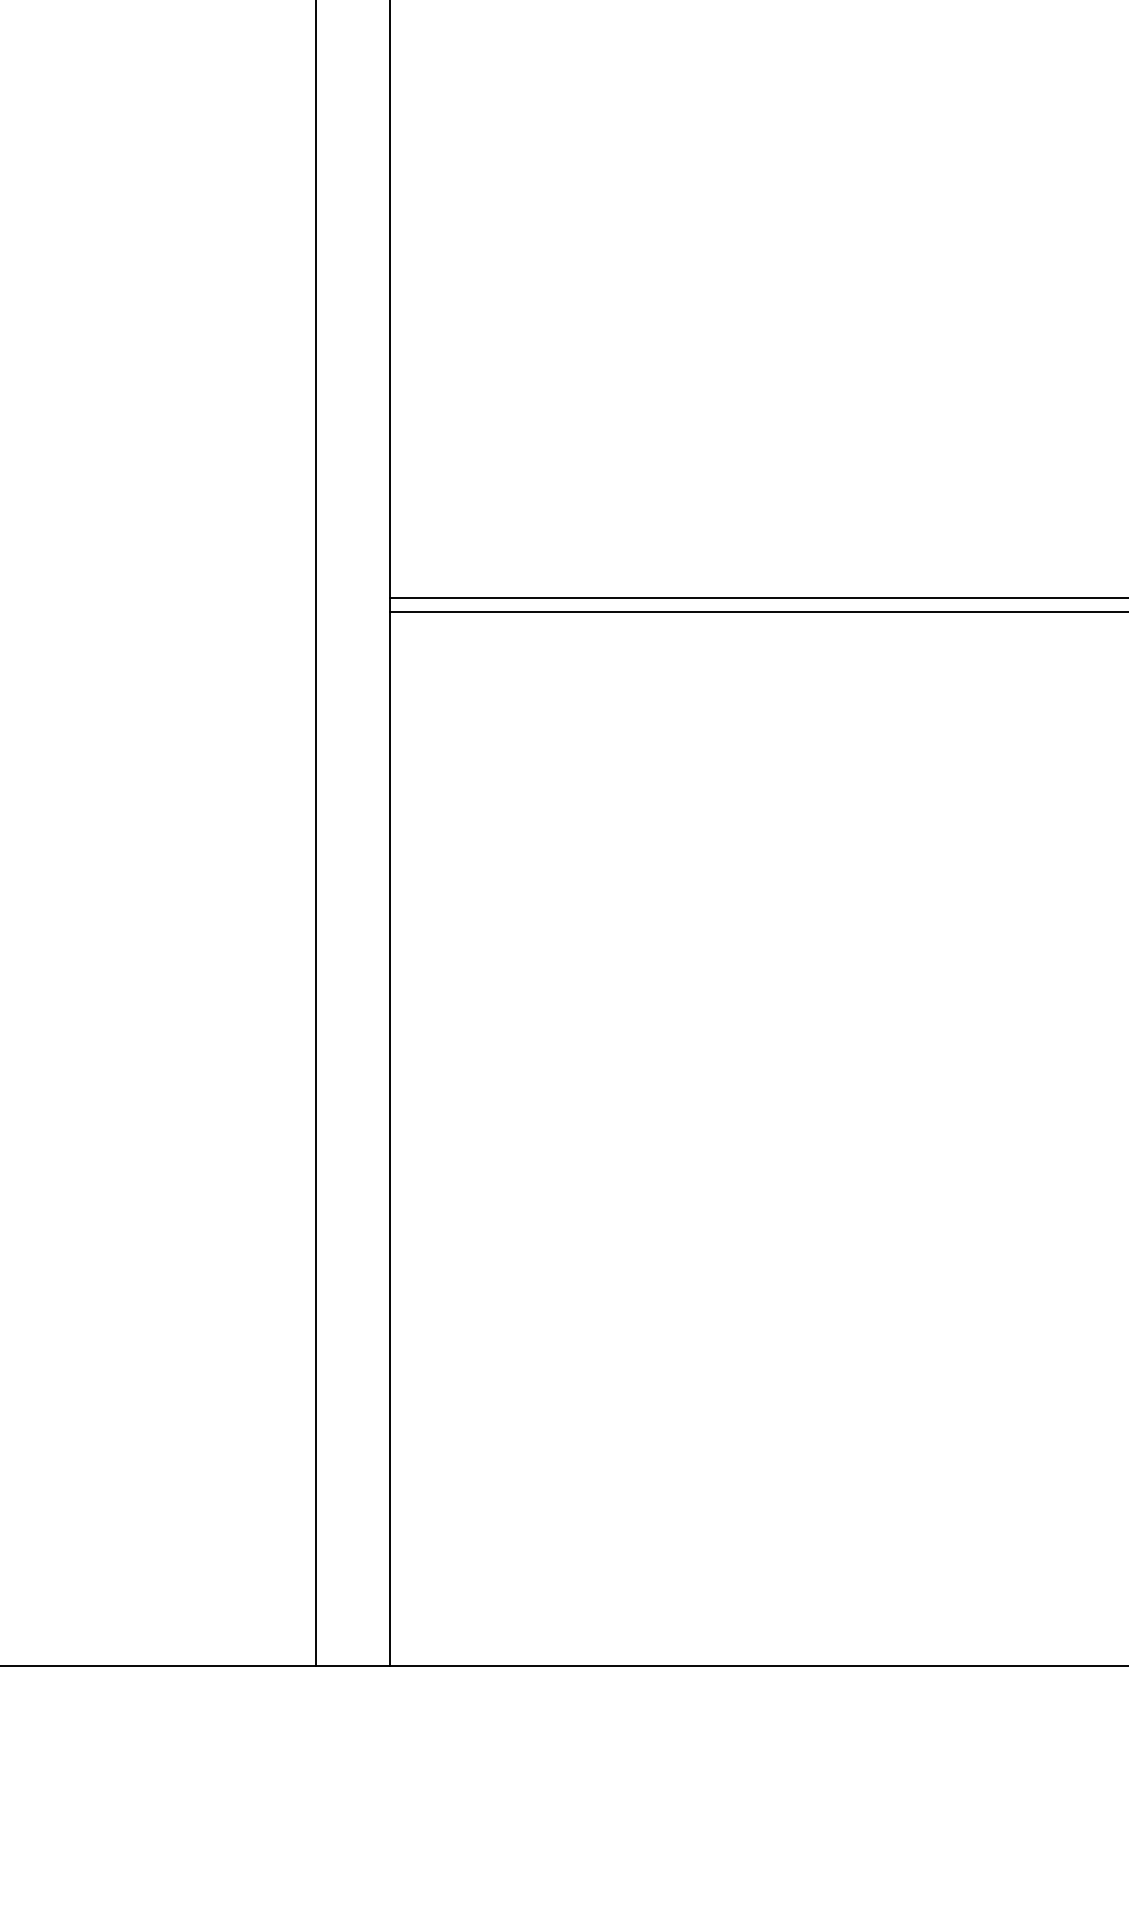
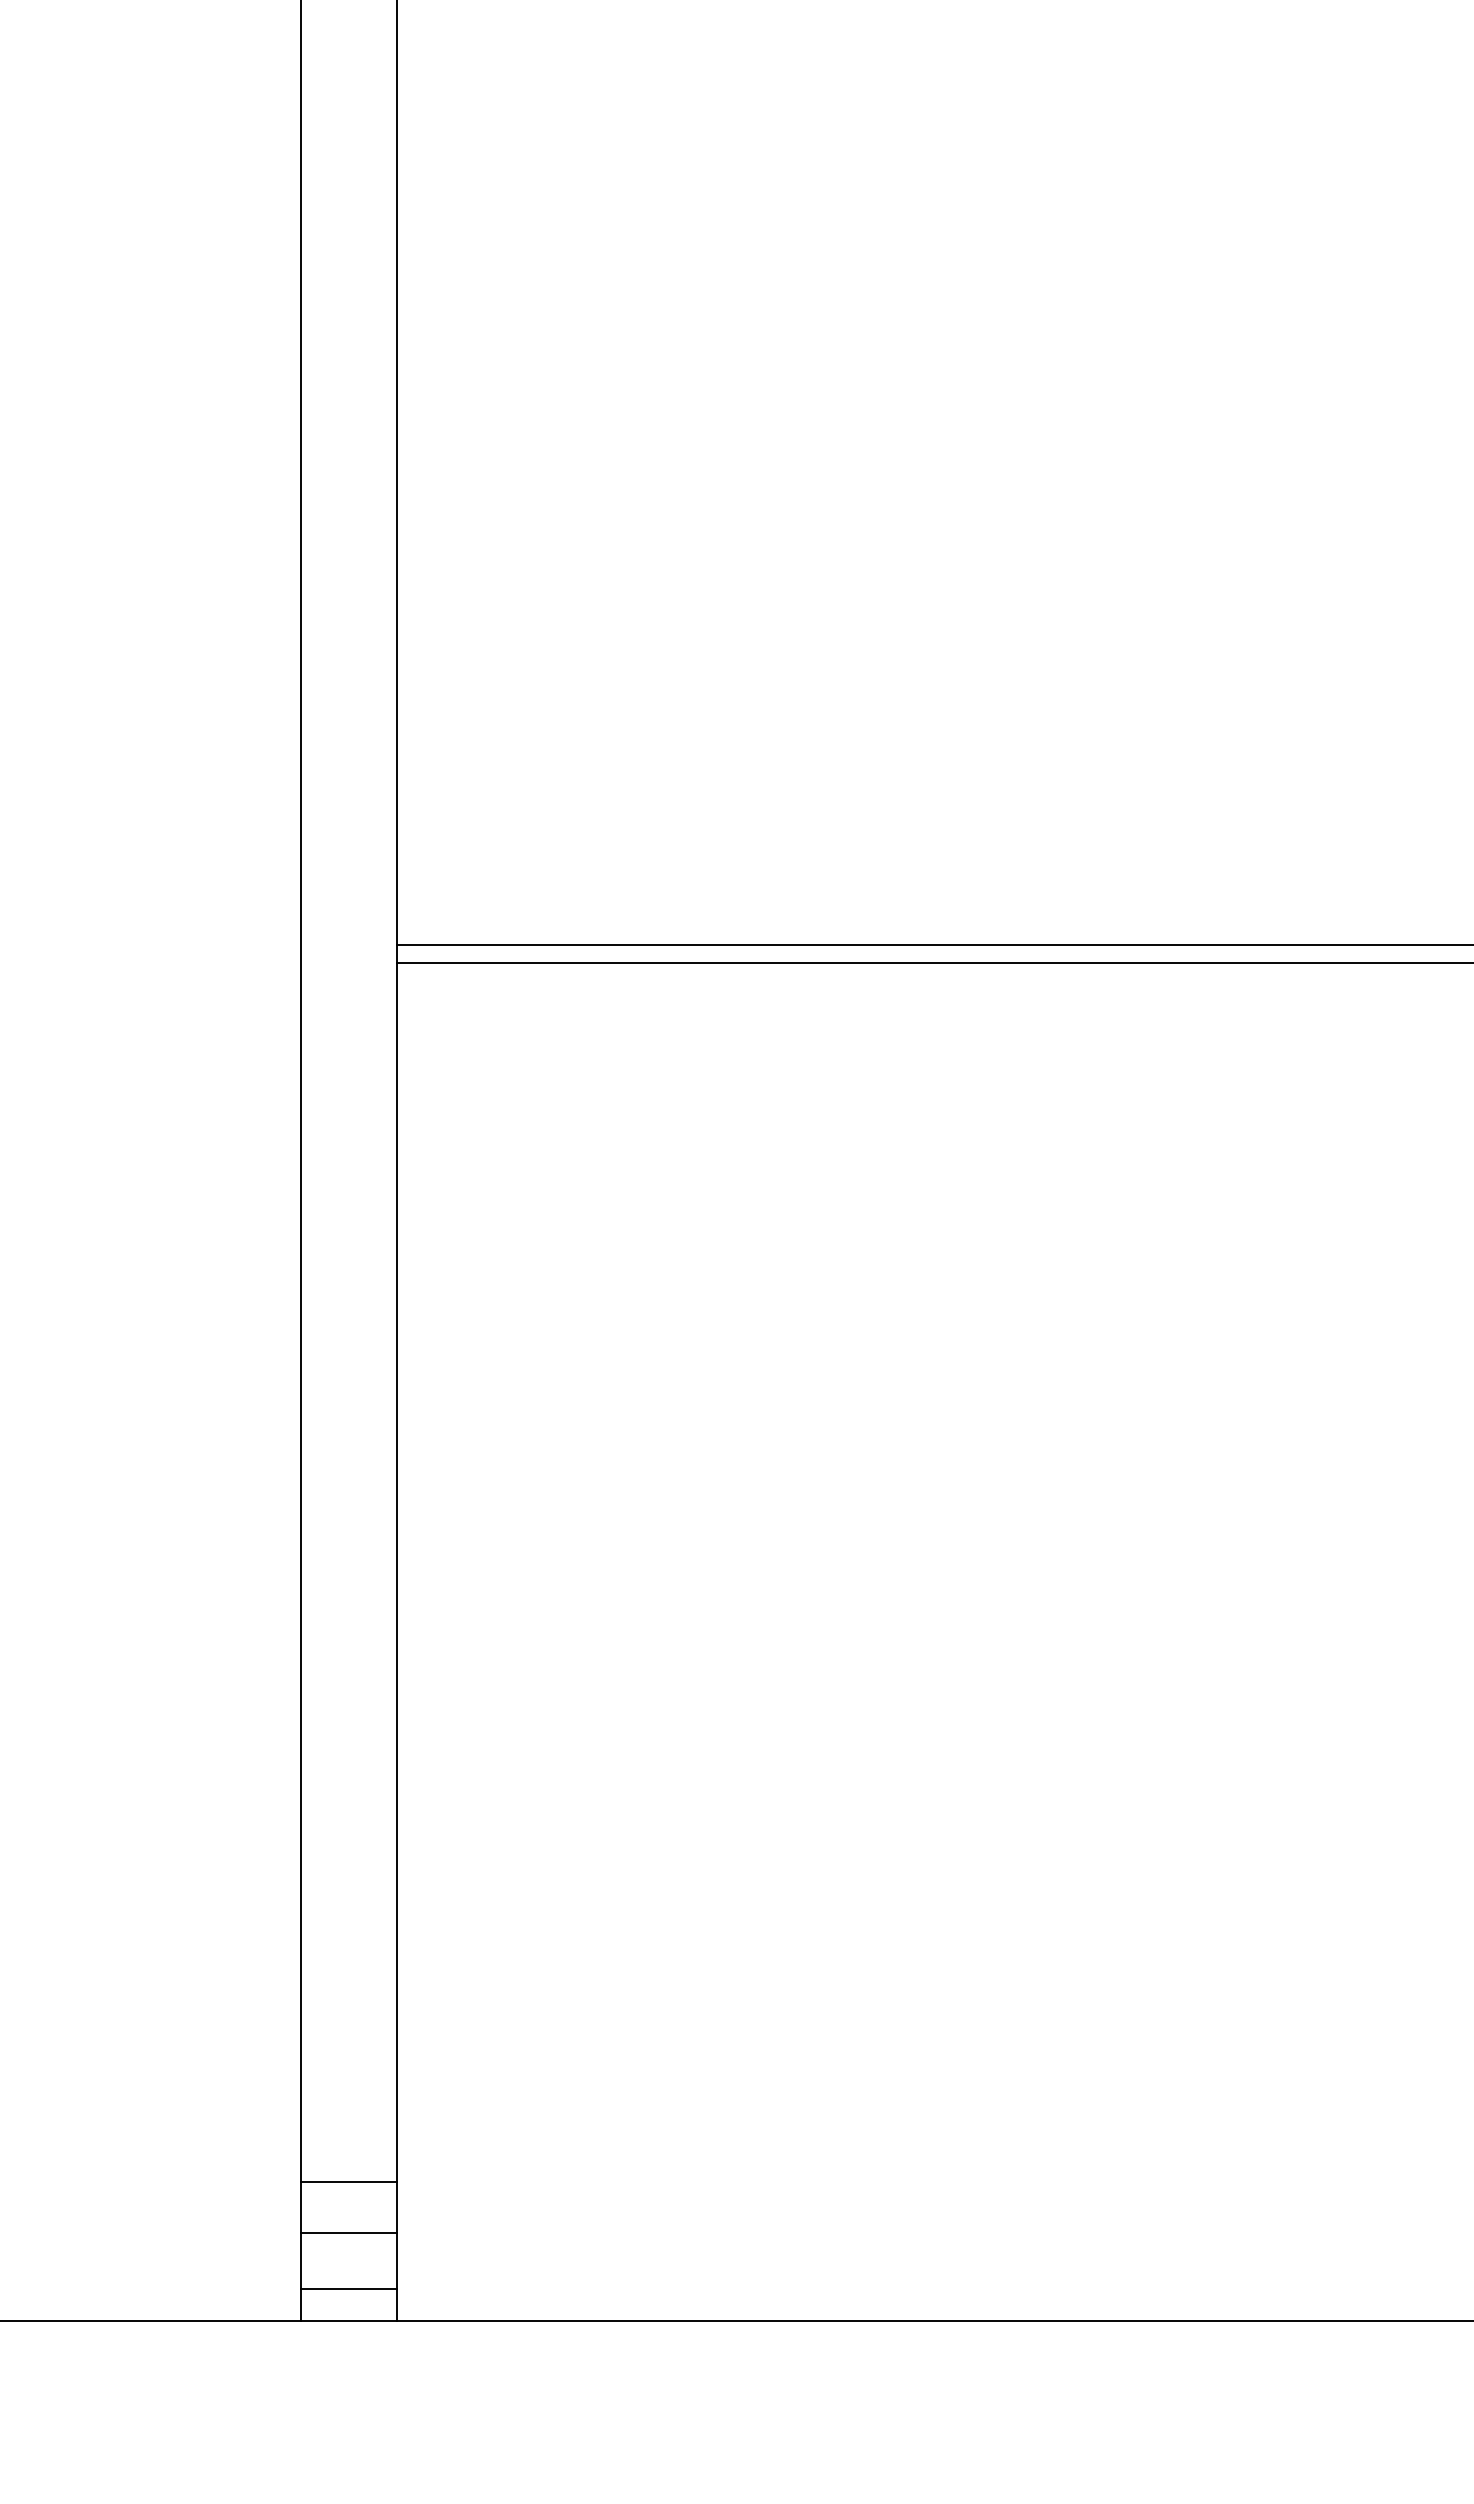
line: (353, 1557) -> (349, 2181), added
line: (353, 1597) -> (349, 2232), added
line: (353, 1640) -> (349, 2288), added

